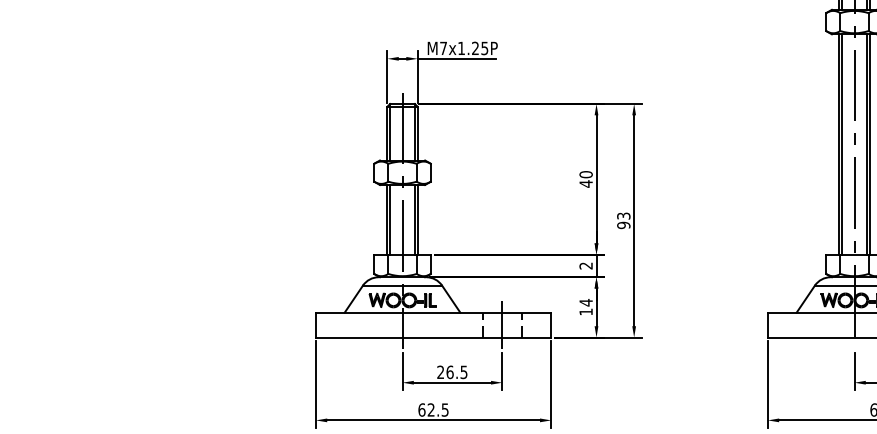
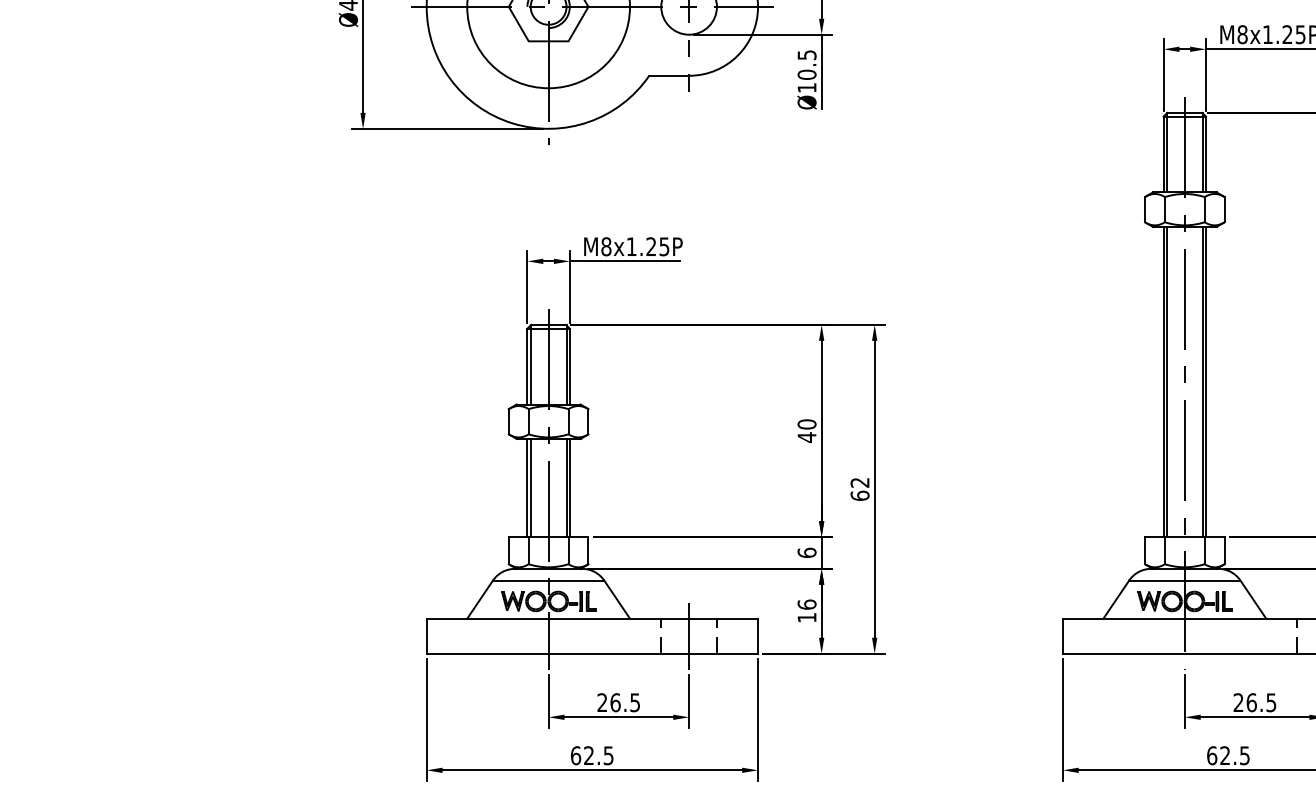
text: (443, 48) -> (606, 246), M7x1.25P -> M8x1.25P
text: (623, 220) -> (859, 489), 93 -> 62
text: (585, 265) -> (806, 552), 2 -> 6
text: (585, 302) -> (806, 604), 14 -> 16

